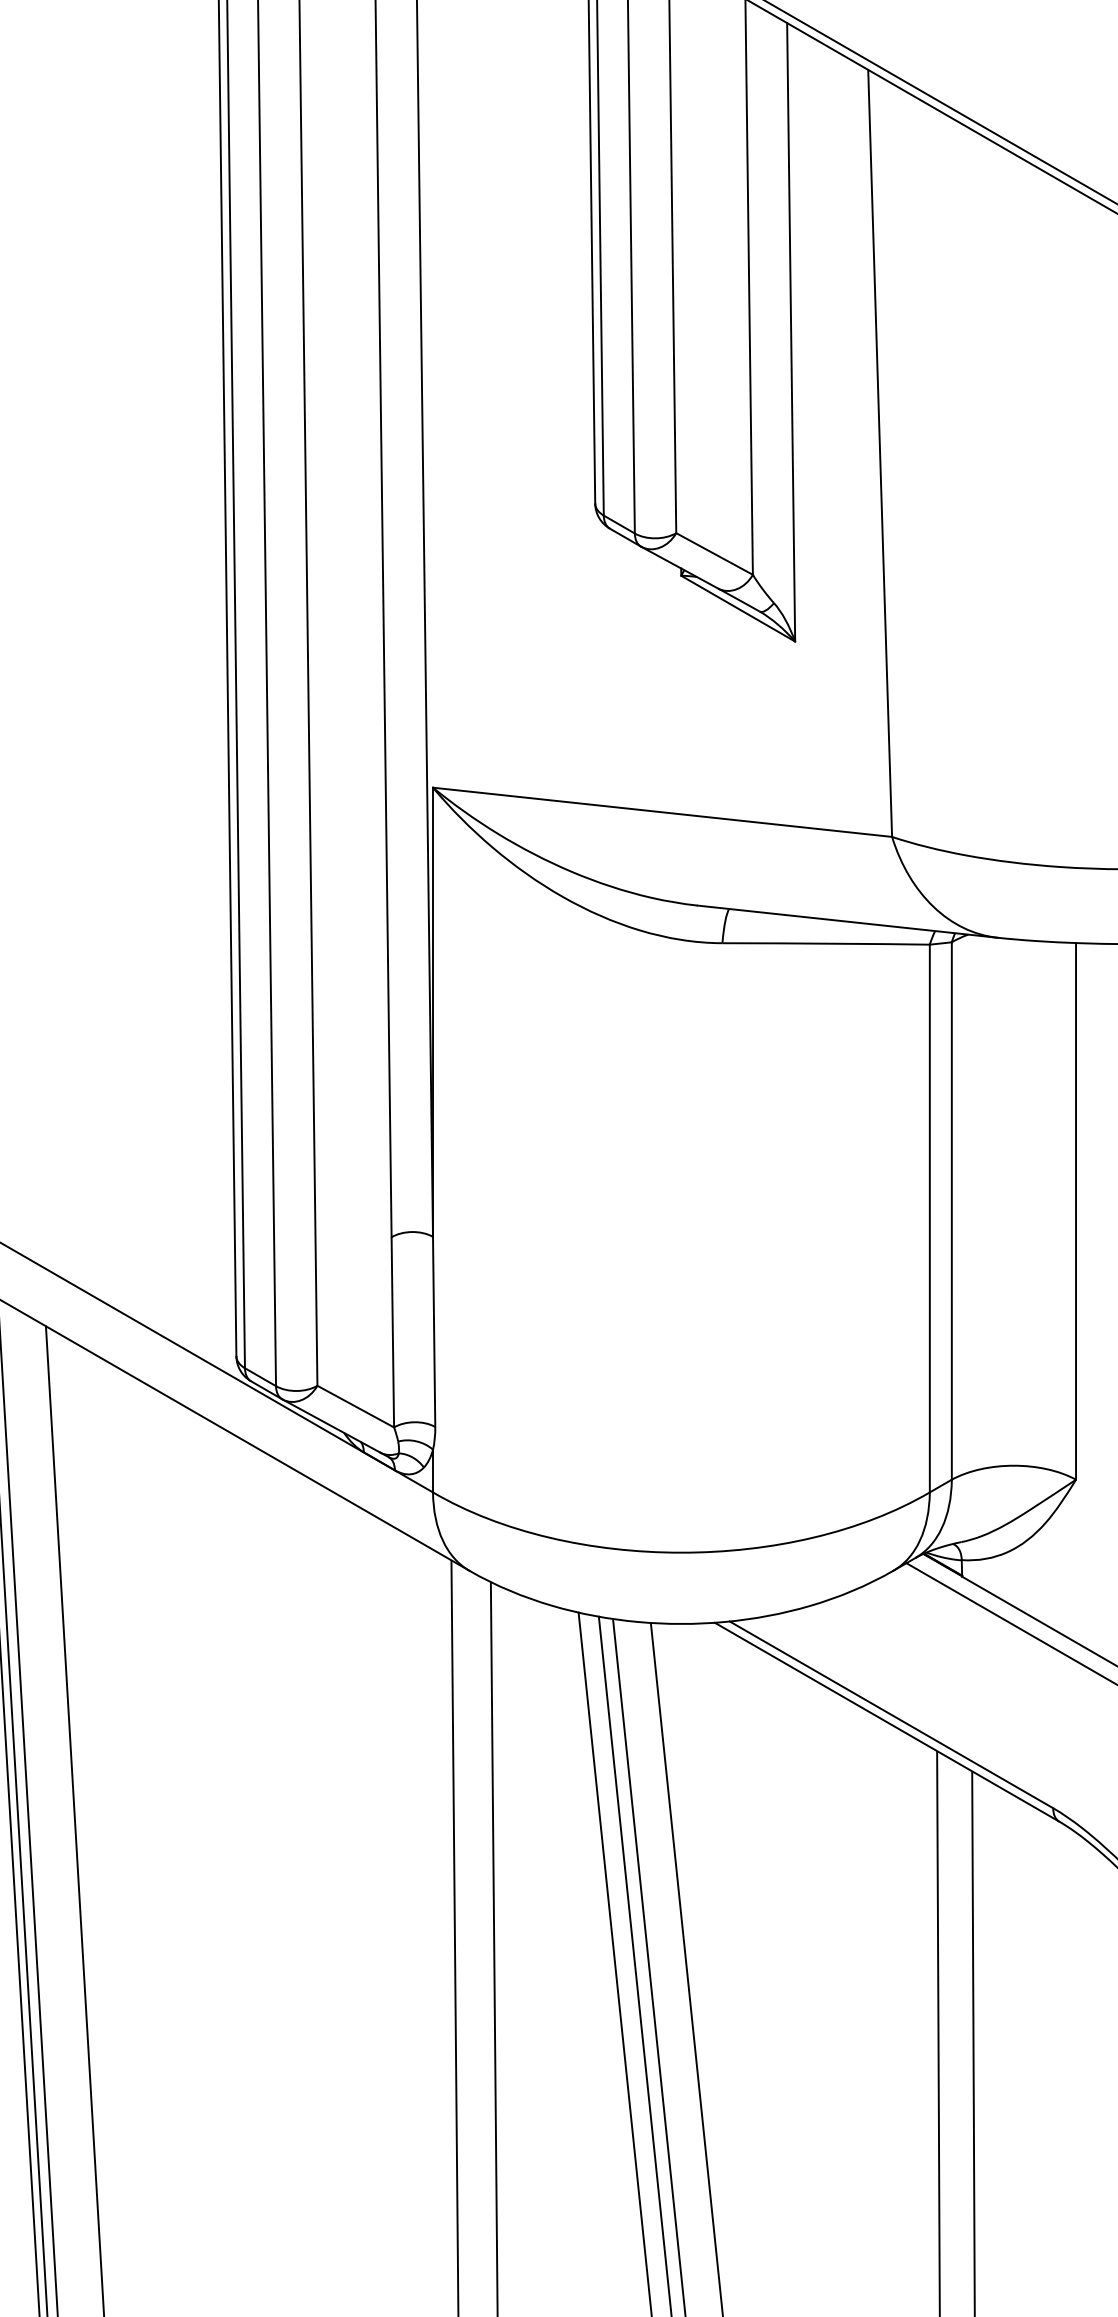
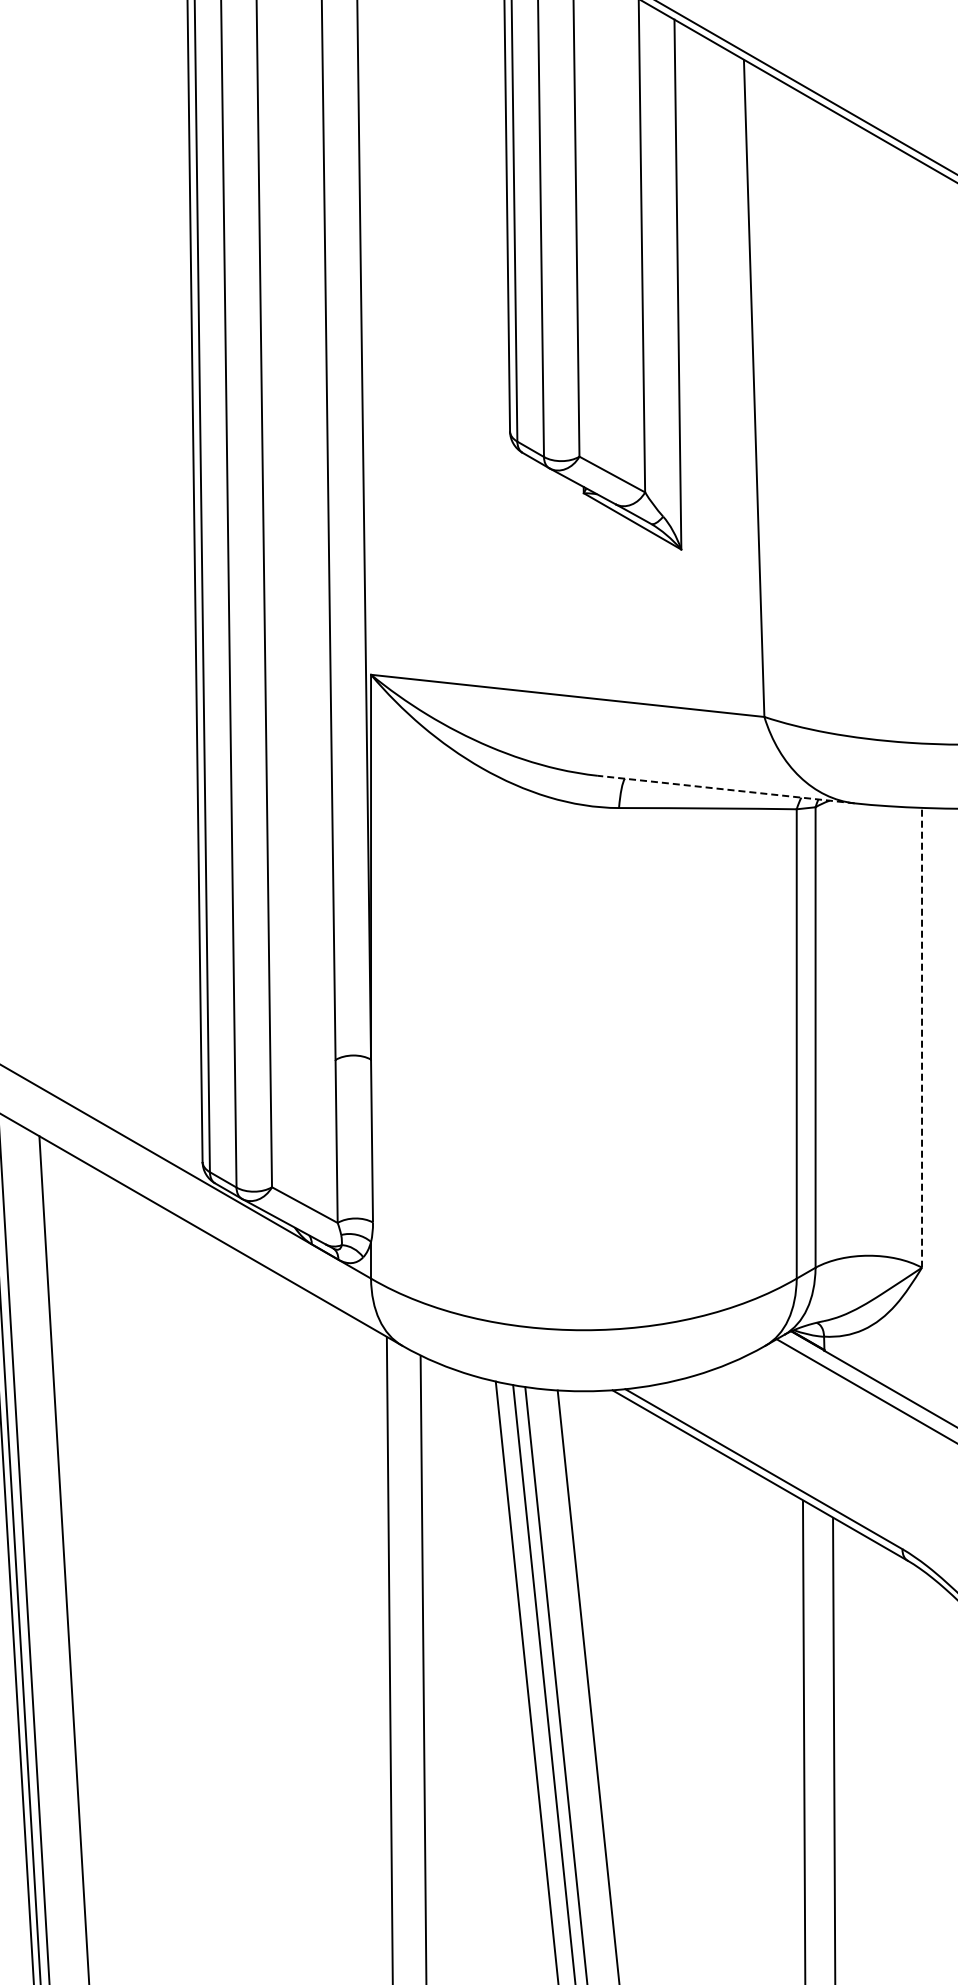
line: (846, 921) -> (725, 789), solid -> dashed
line: (1076, 1211) -> (922, 1037), solid -> dashed

